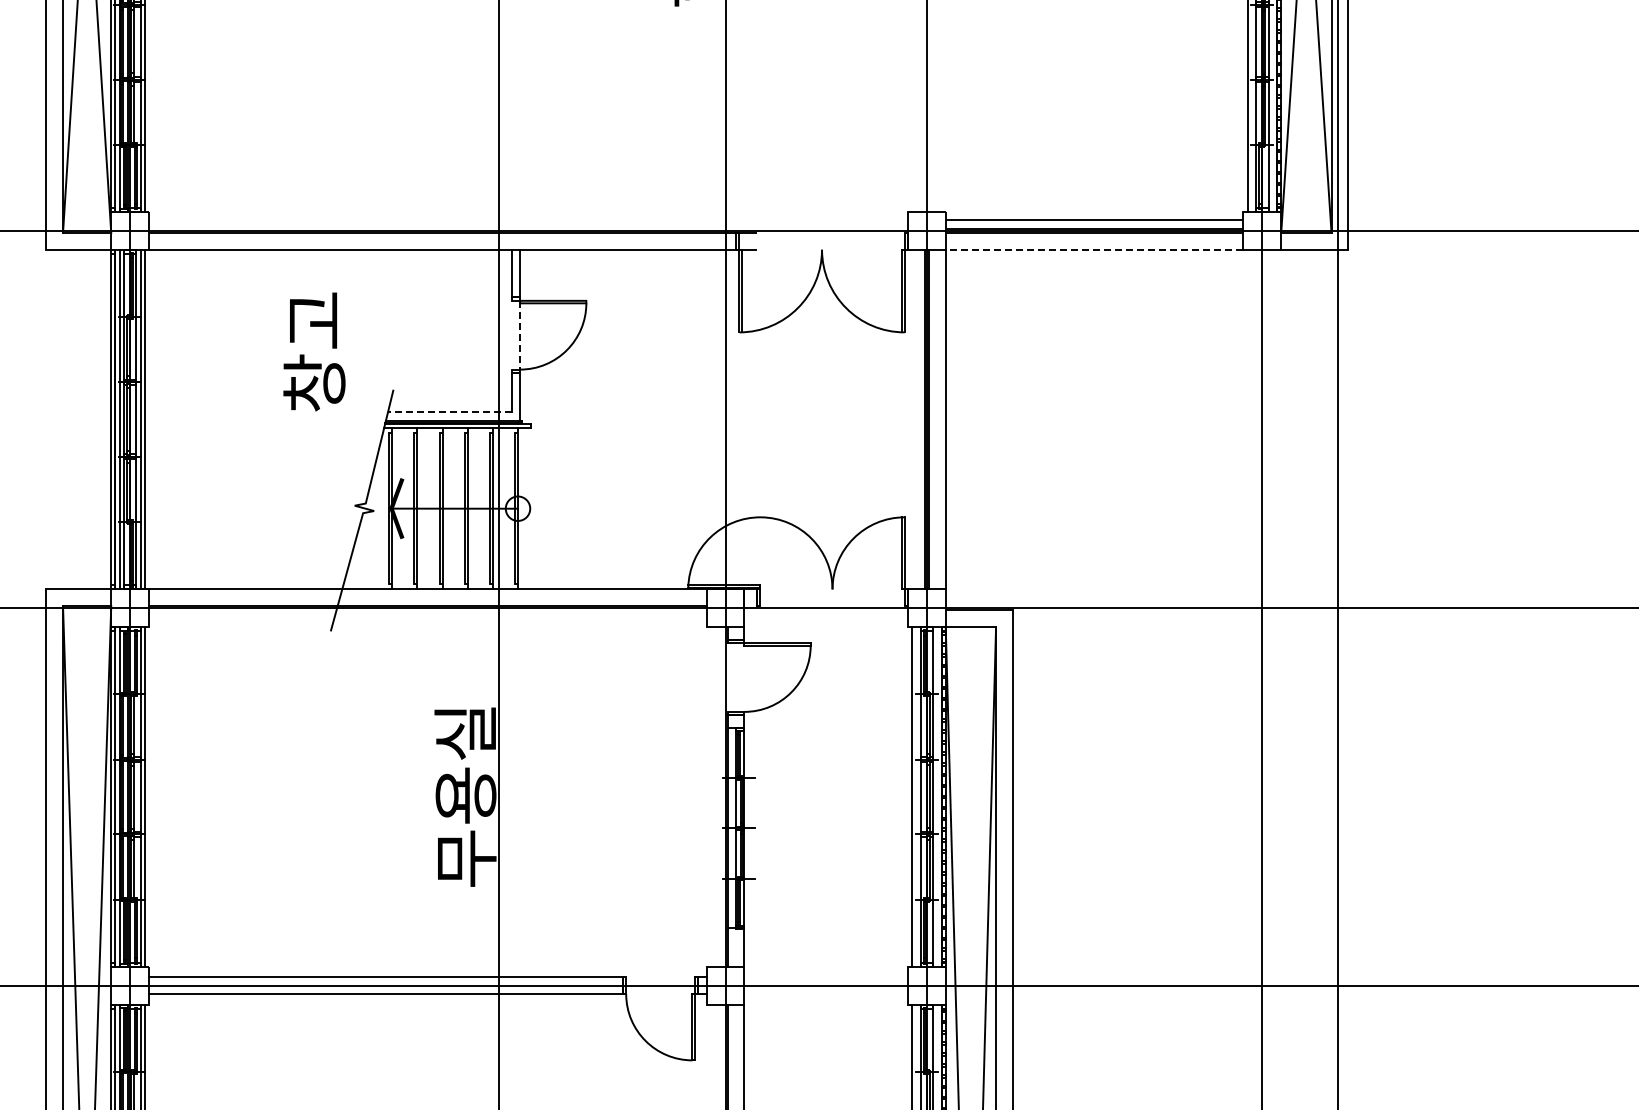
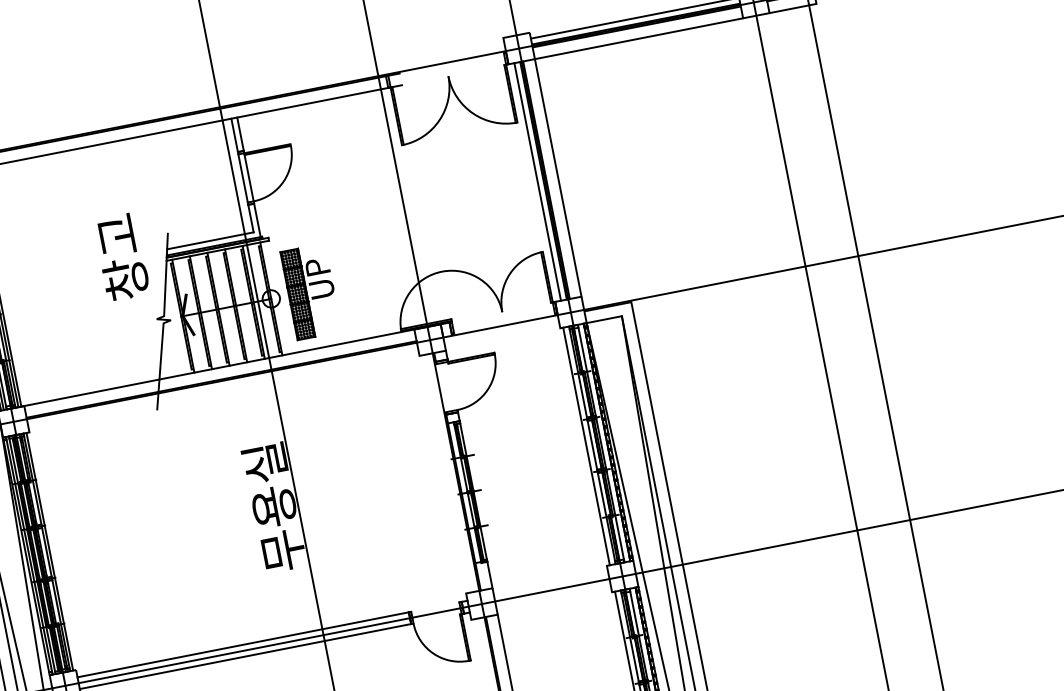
line: (1094, 249) -> (638, 38), dashed -> solid
line: (511, 334) -> (242, 177), added
line: (520, 335) -> (249, 177), dashed -> solid
text: (314, 351) -> (121, 256), moved
line: (449, 412) -> (210, 241), dashed -> solid
line: (916, 419) -> (537, 181), added
part: (574, 509) -> (310, 291), added

